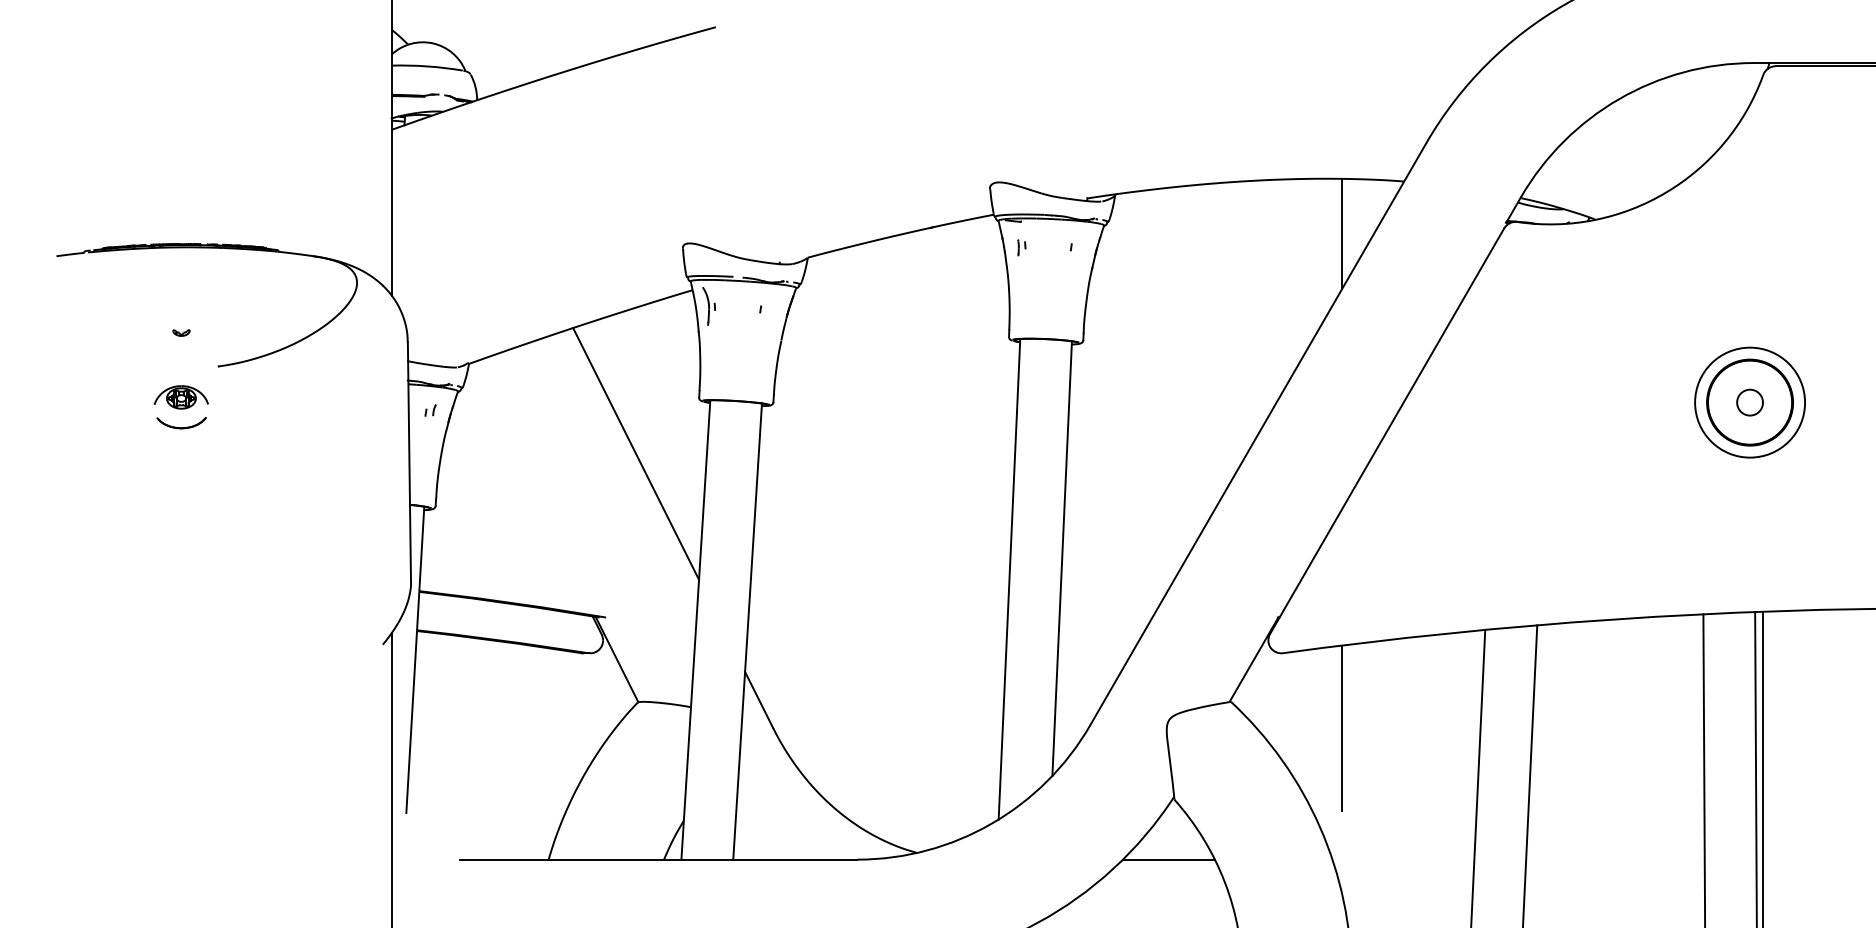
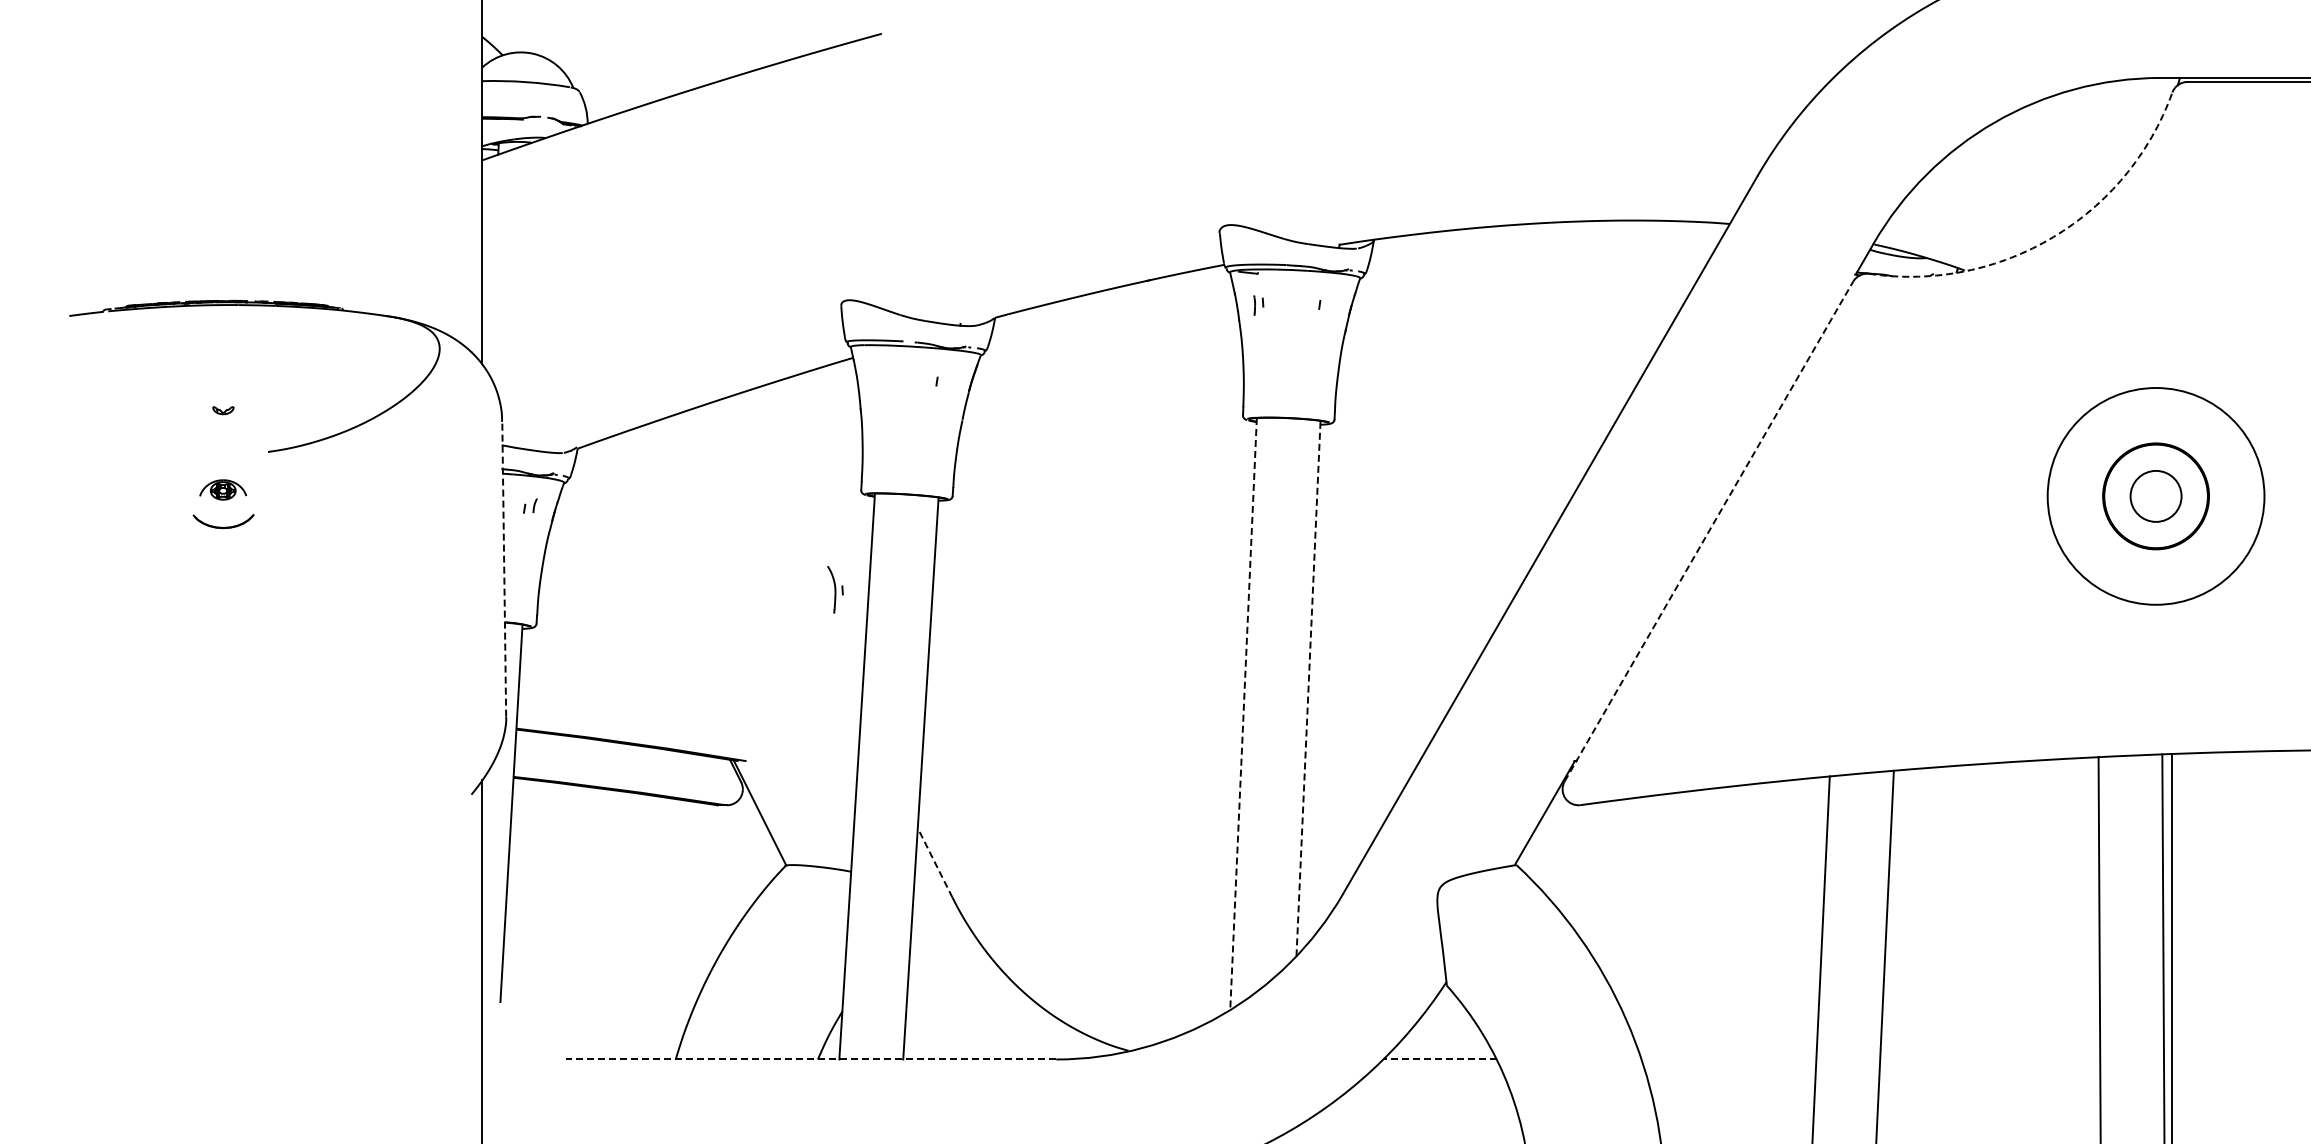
arc: (1666, 192) -> (2053, 237), solid -> dashed
line: (1342, 233) -> (1653, 288), removed
part: (709, 306) -> (835, 589), moved
part: (180, 397) -> (222, 489), size x0.7
circle: (1749, 402) -> (2155, 496), size x1.6
circle: (1750, 402) -> (2156, 496), size x1.6
line: (1386, 431) -> (1708, 531), solid -> dashed
line: (636, 453) -> (783, 559), removed
line: (409, 461) -> (504, 568), solid -> dashed
line: (1062, 558) -> (1308, 688), solid -> dashed
line: (1009, 579) -> (1243, 714), solid -> dashed
line: (759, 699) -> (935, 862), solid -> dashed
line: (1342, 728) -> (1653, 897), removed
line: (657, 859) -> (810, 1059), solid -> dashed
line: (1169, 859) -> (1440, 1059), solid -> dashed

